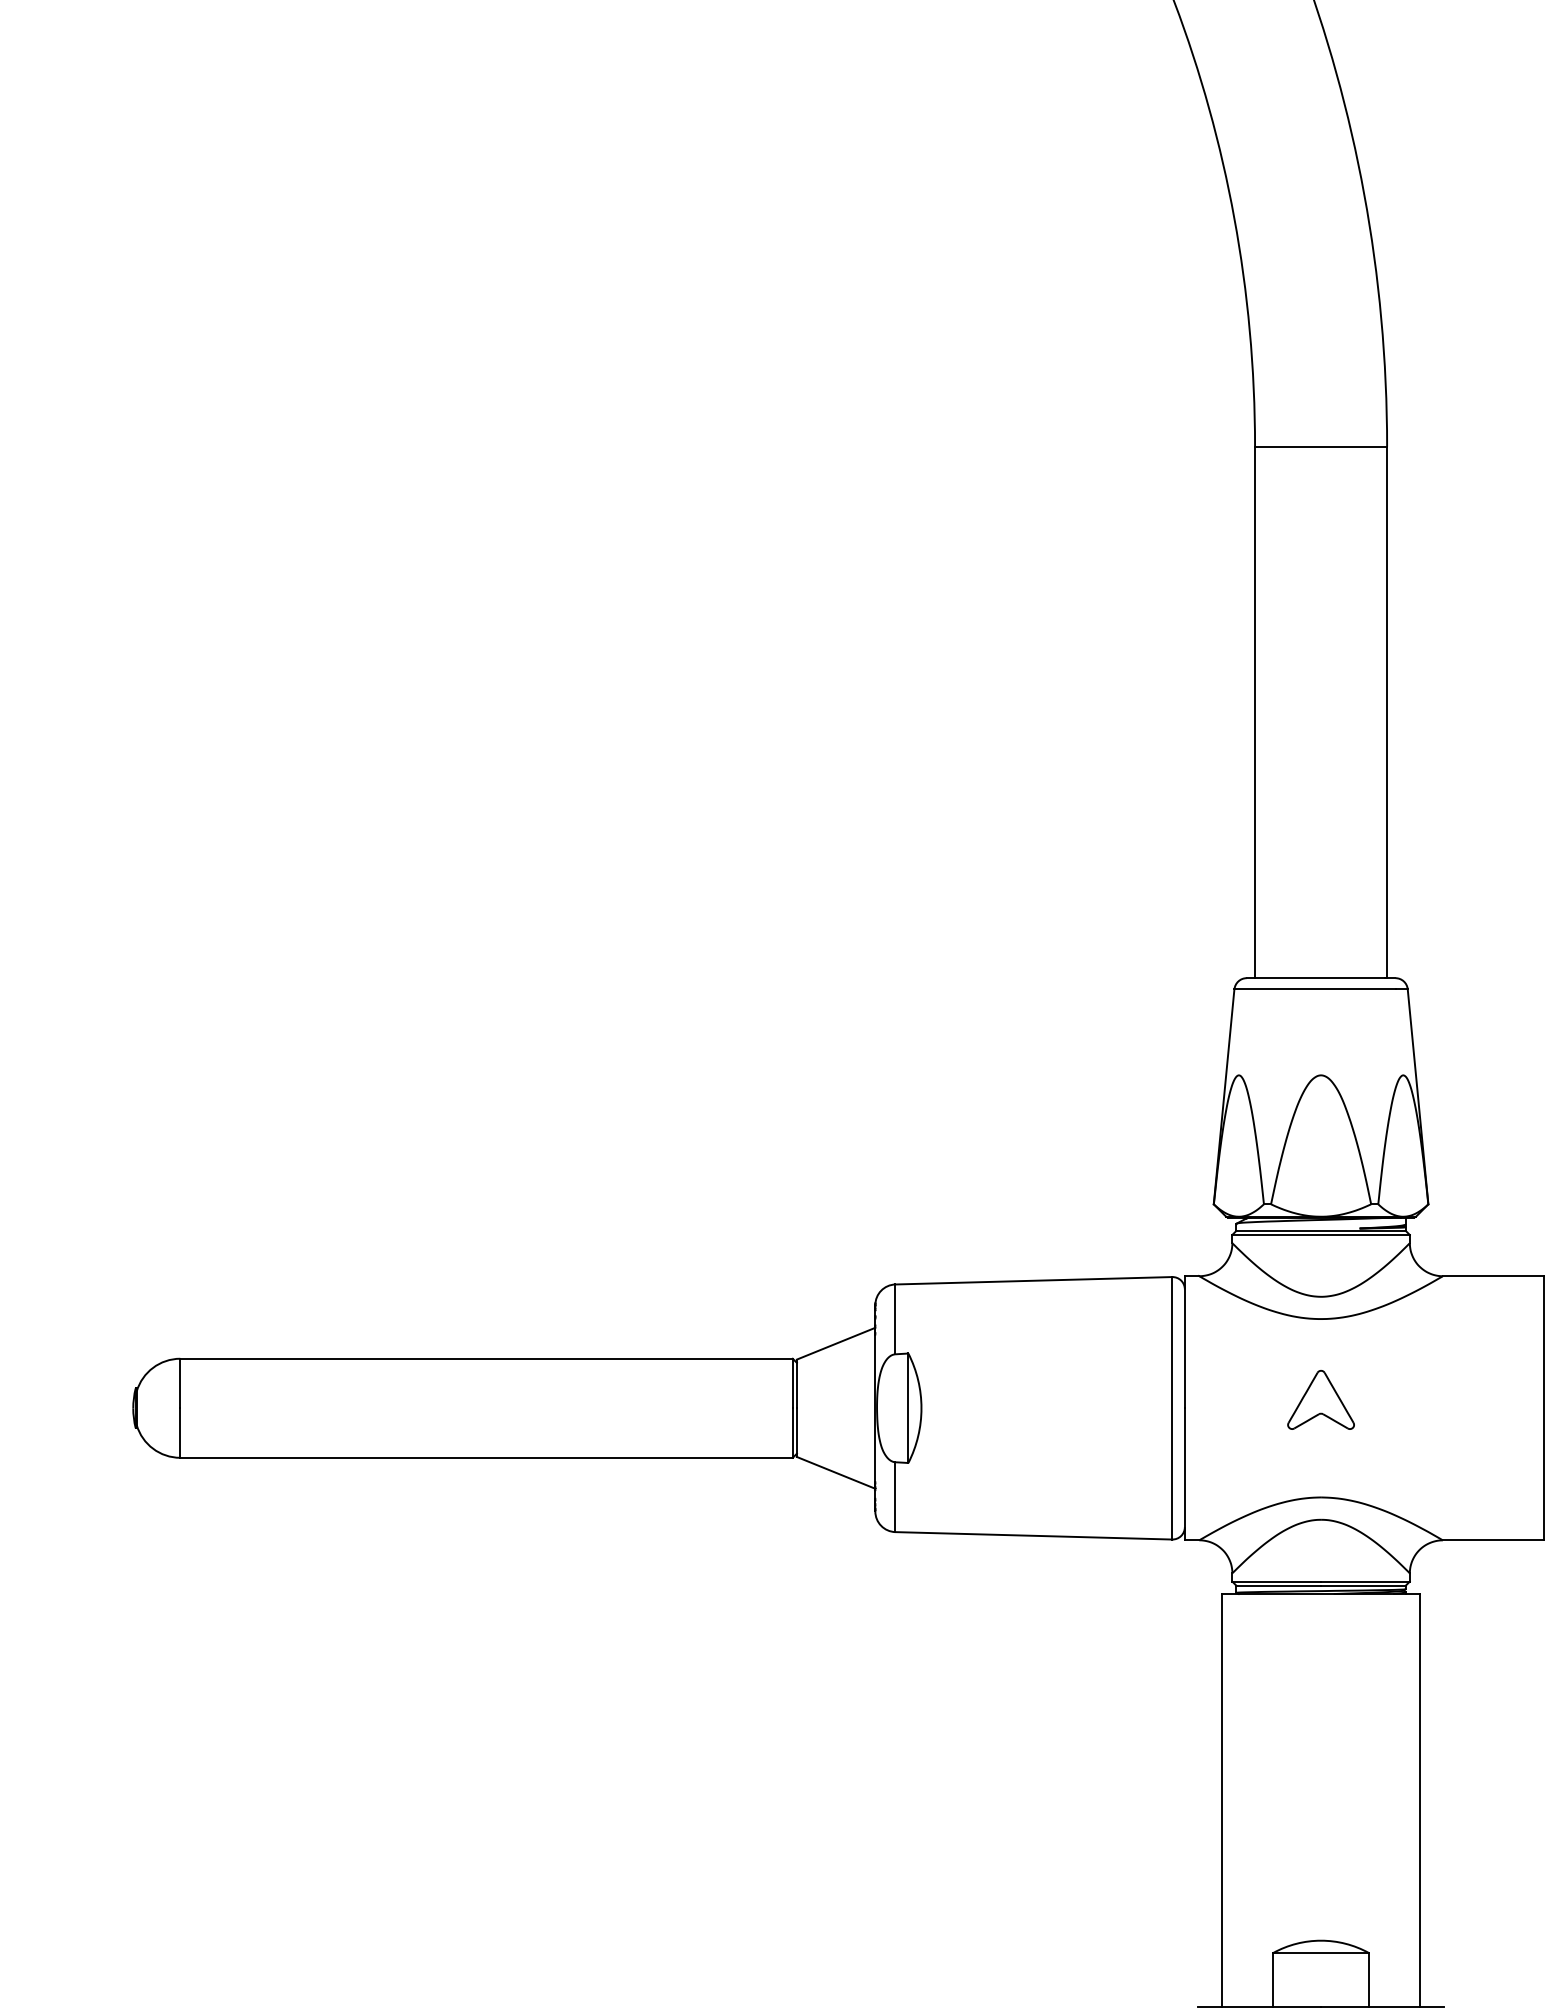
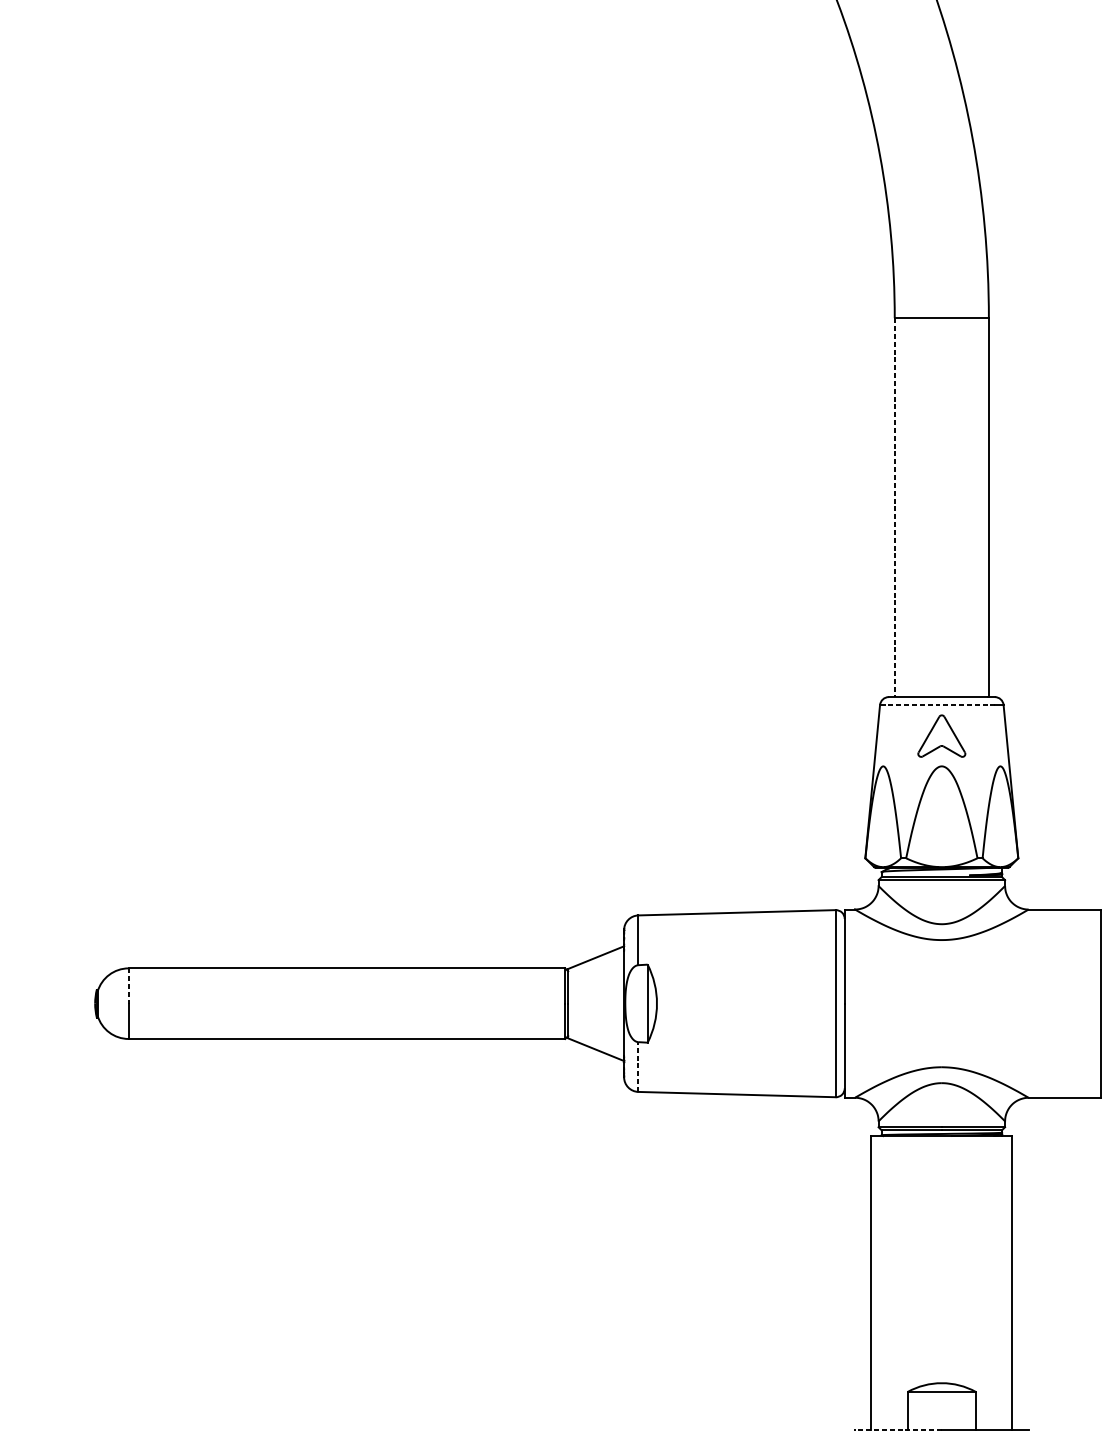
line: (1255, 712) -> (895, 507), solid -> dashed
line: (1315, 989) -> (937, 705), solid -> dashed
line: (180, 1383) -> (128, 986), solid -> dashed
part: (1320, 1399) -> (941, 735), moved
line: (895, 1497) -> (638, 1067), solid -> dashed
line: (1259, 2006) -> (897, 1430), solid -> dashed

